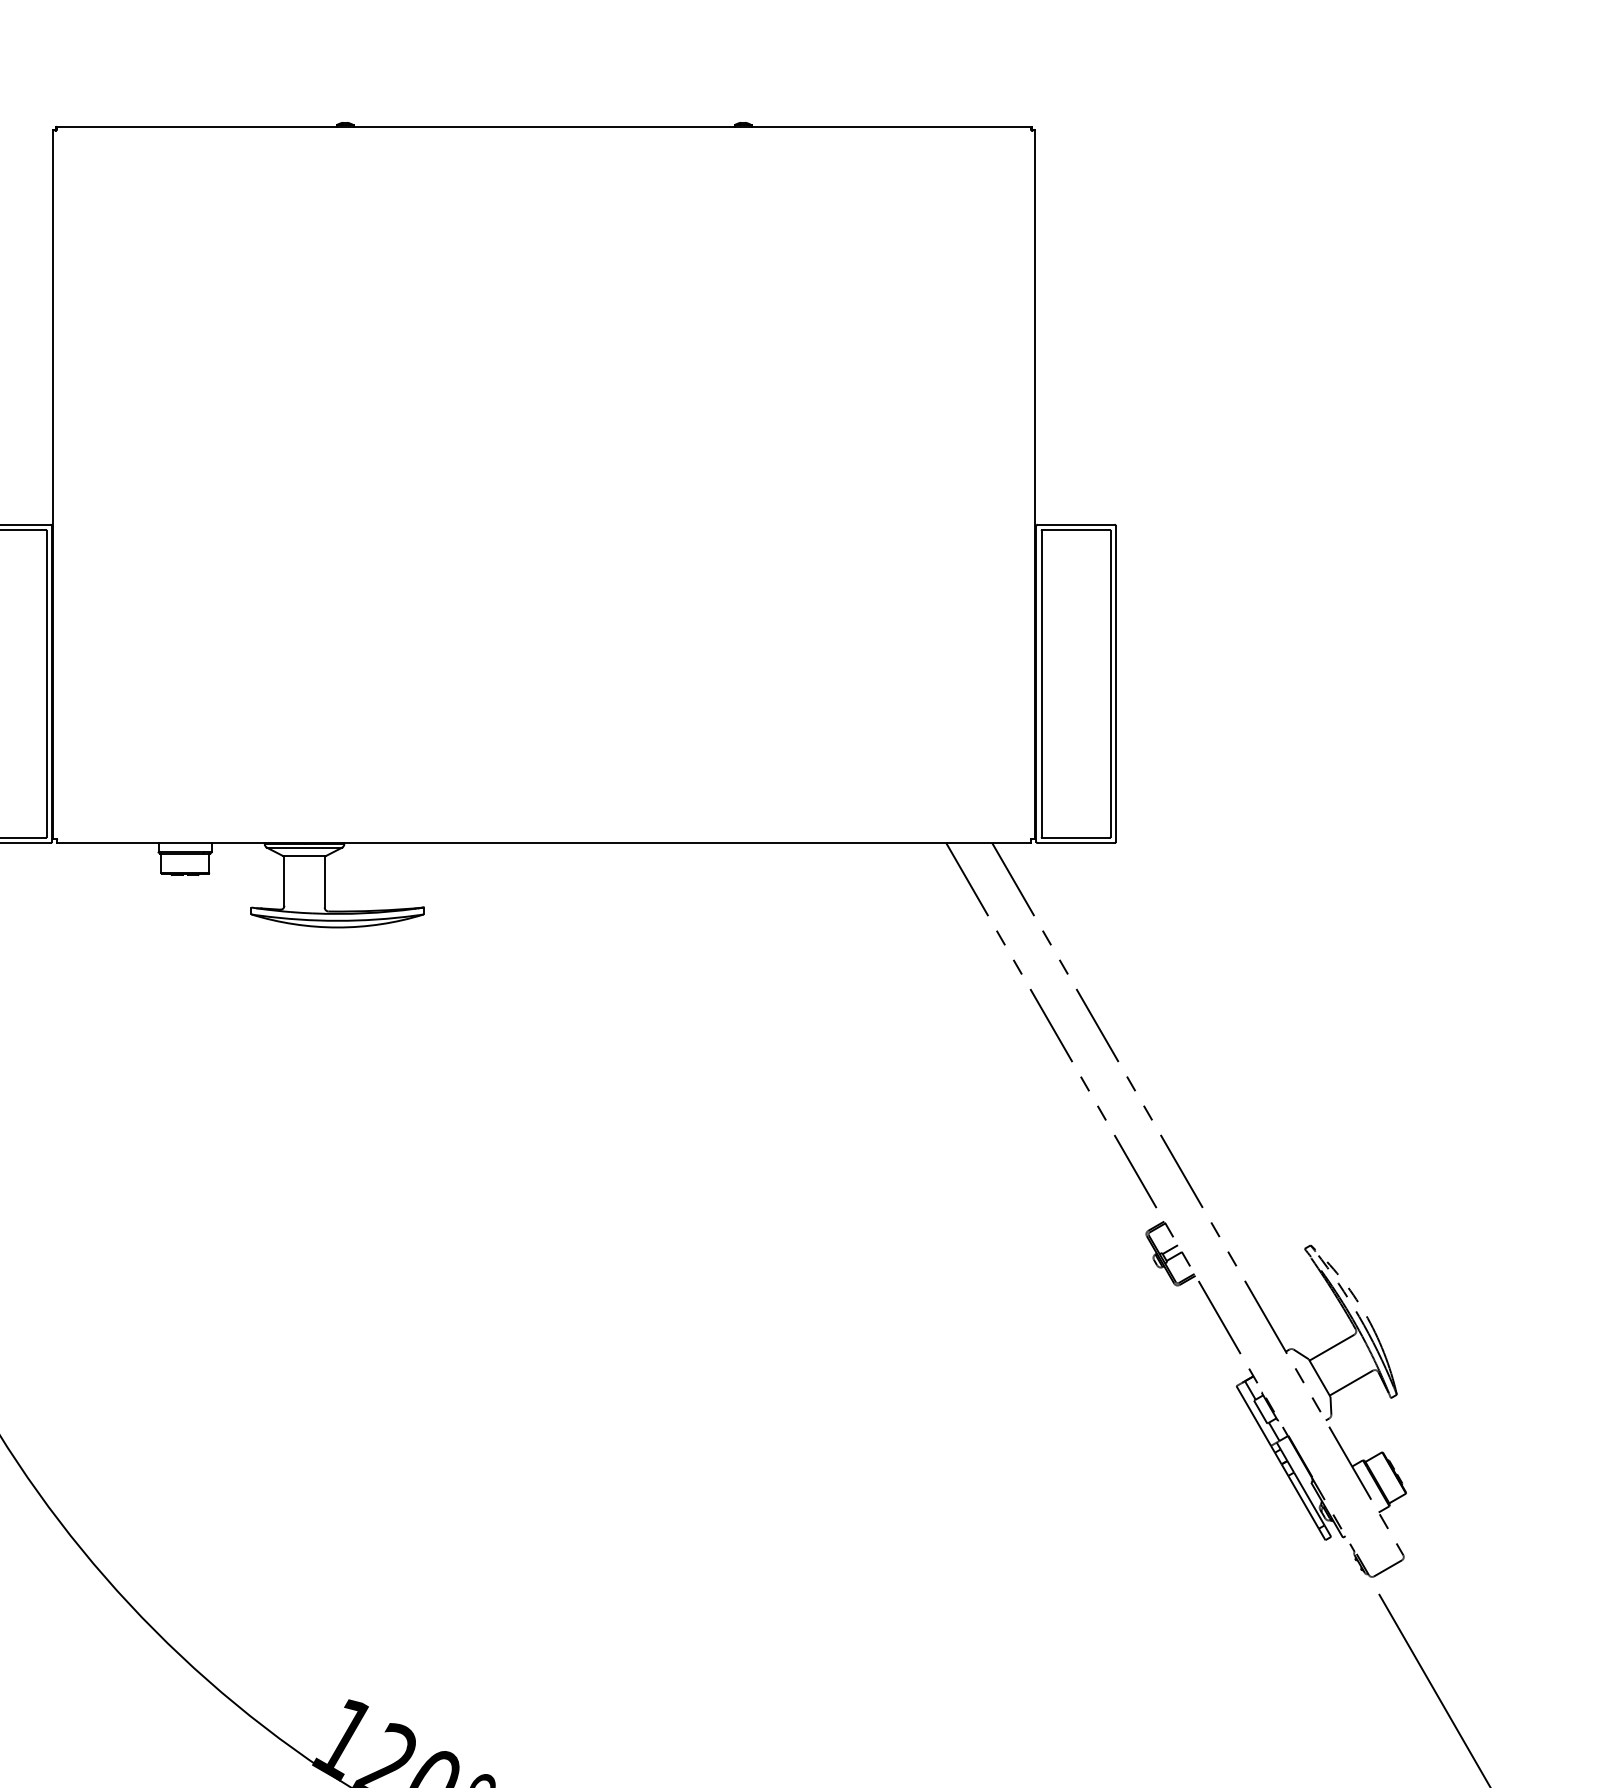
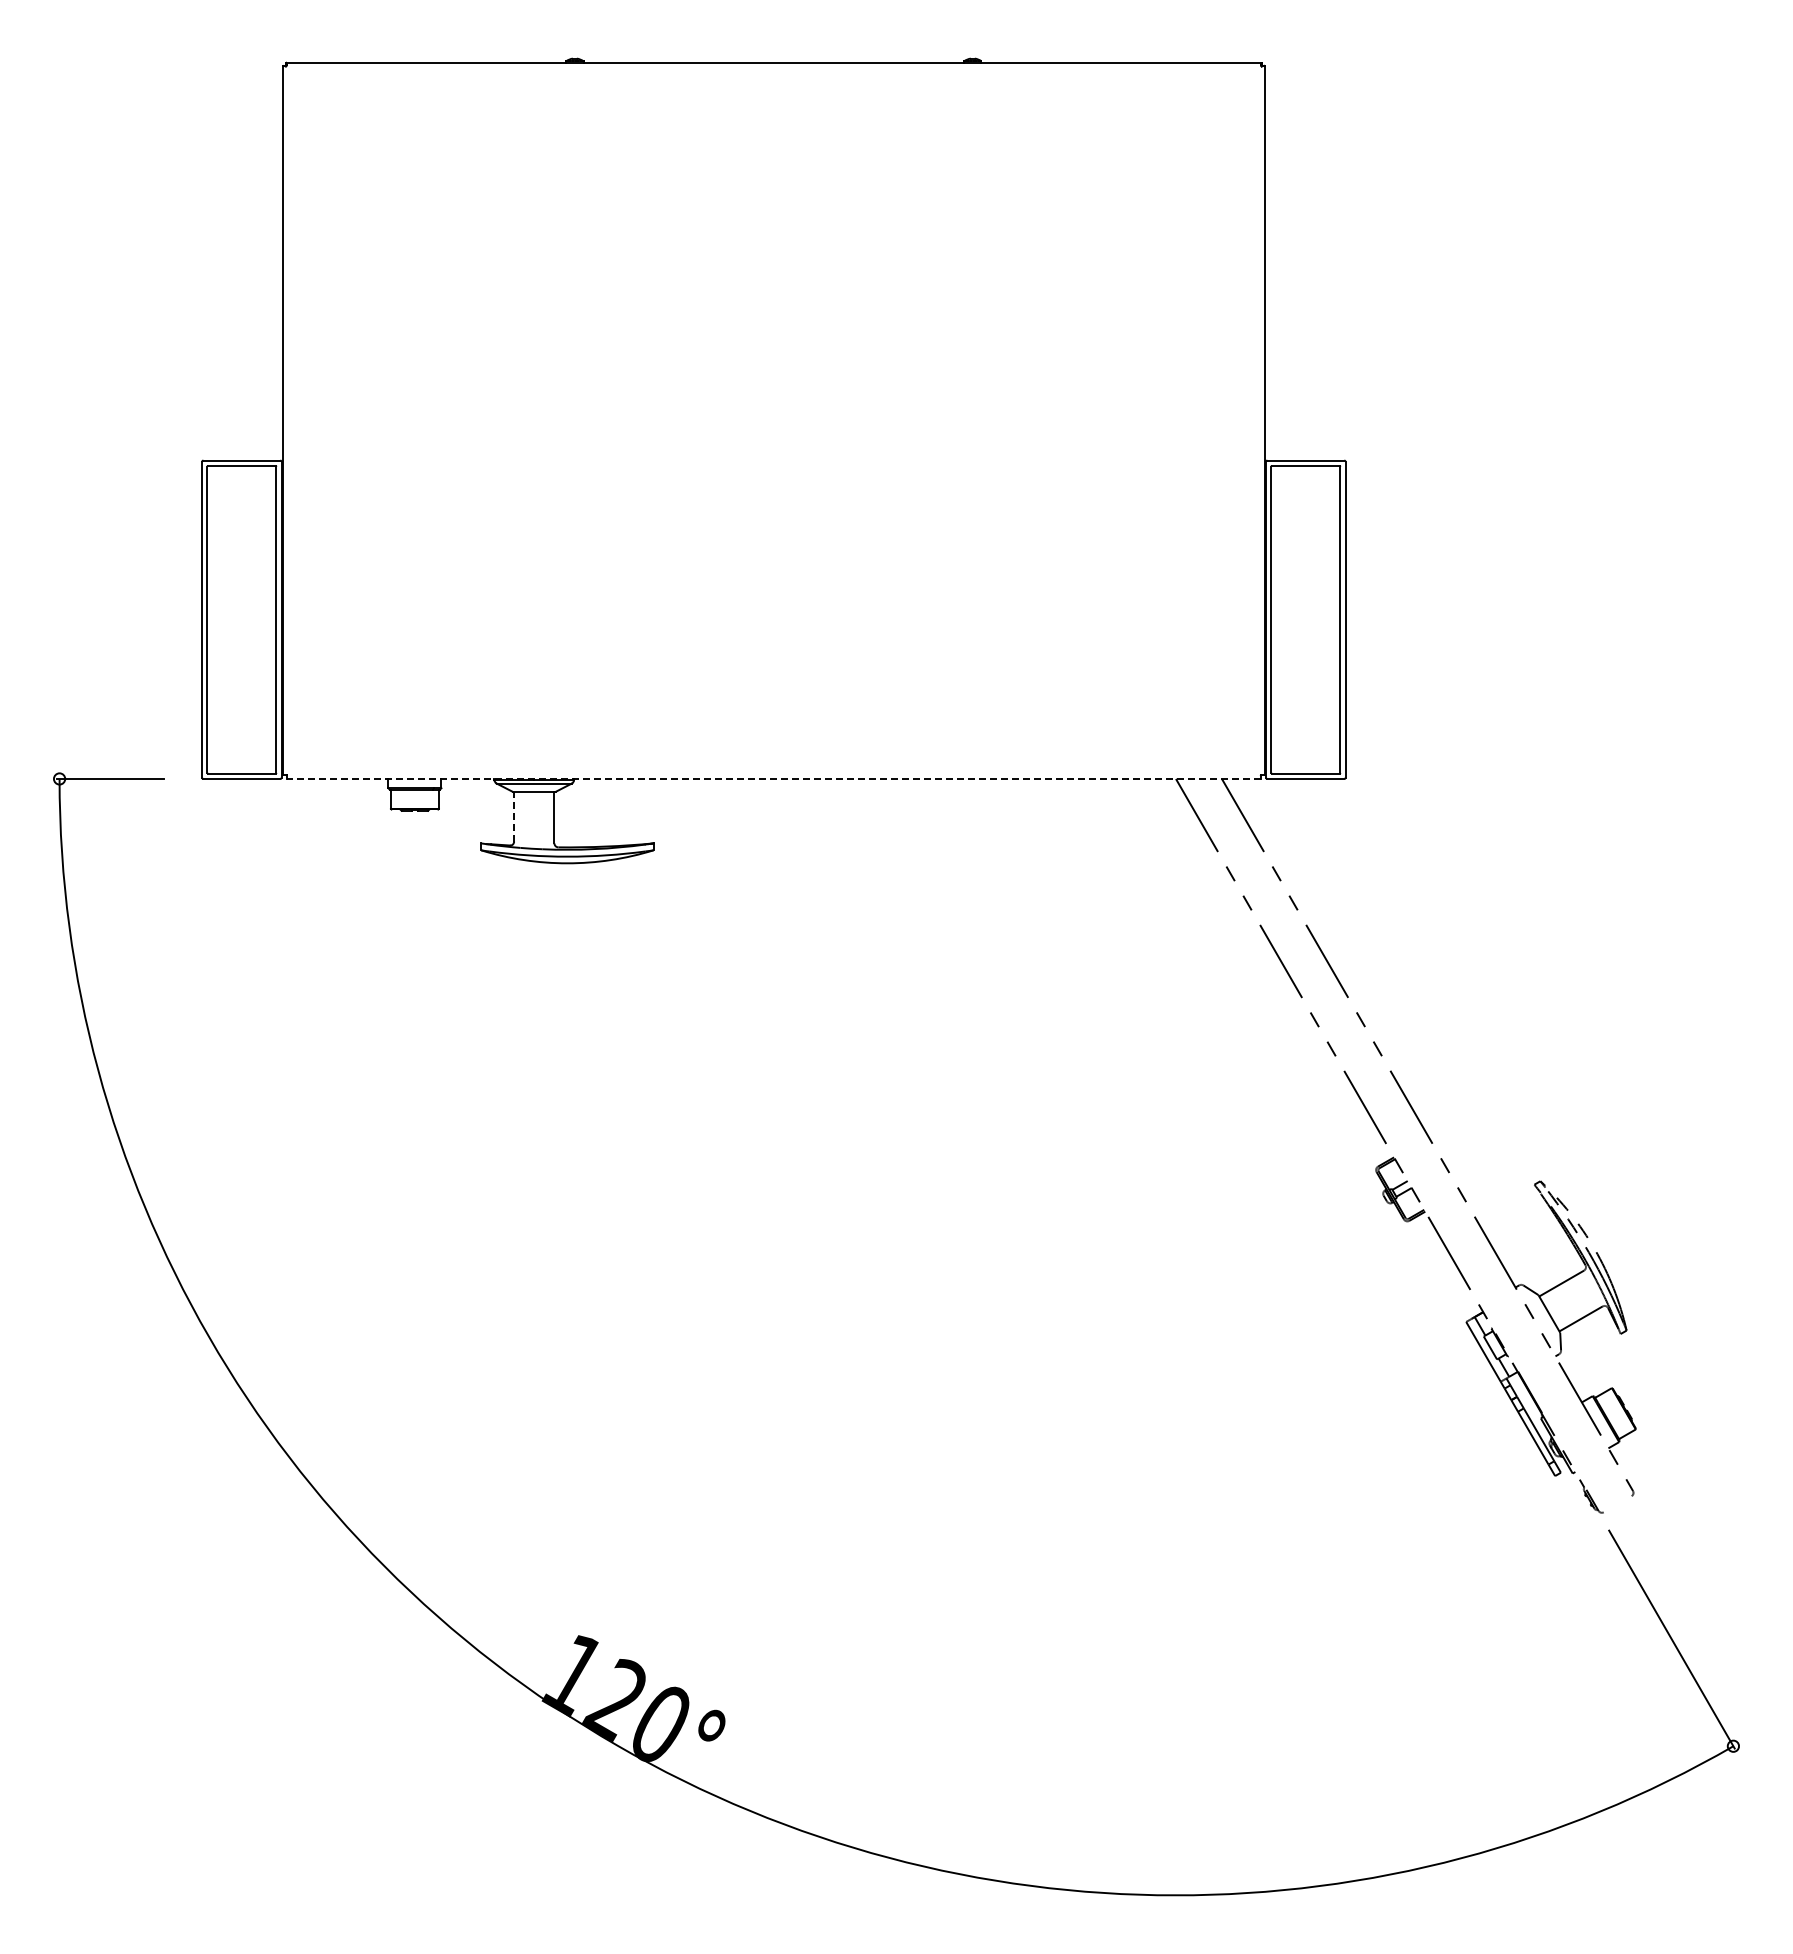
line: (543, 842) -> (773, 778), solid -> dashed
line: (284, 880) -> (514, 816), solid -> dashed
line: (1387, 1568) -> (1617, 1504), removed

